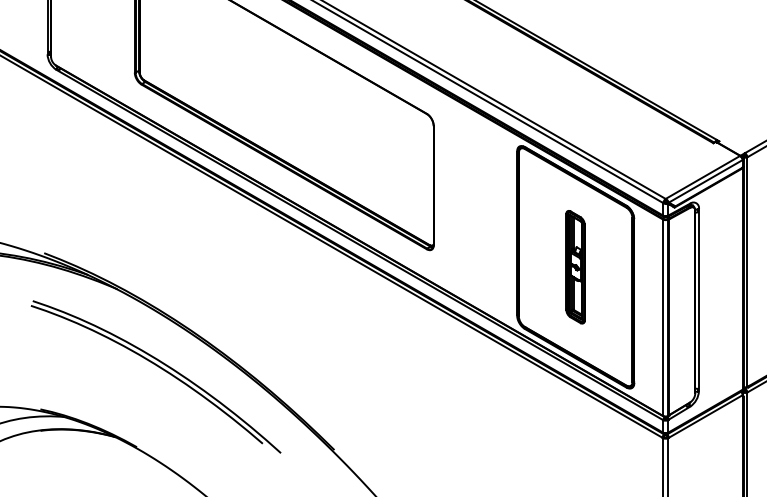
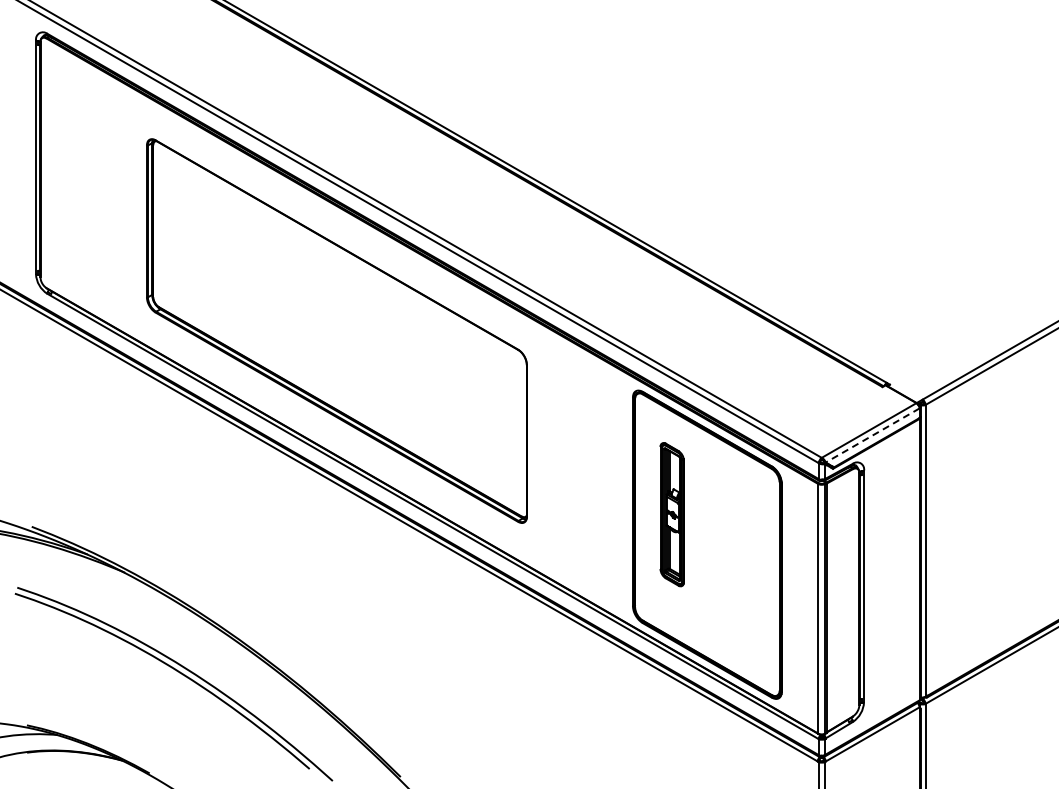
line: (705, 181) -> (872, 435), solid -> dashed
part: (575, 267) -> (671, 514), moved

